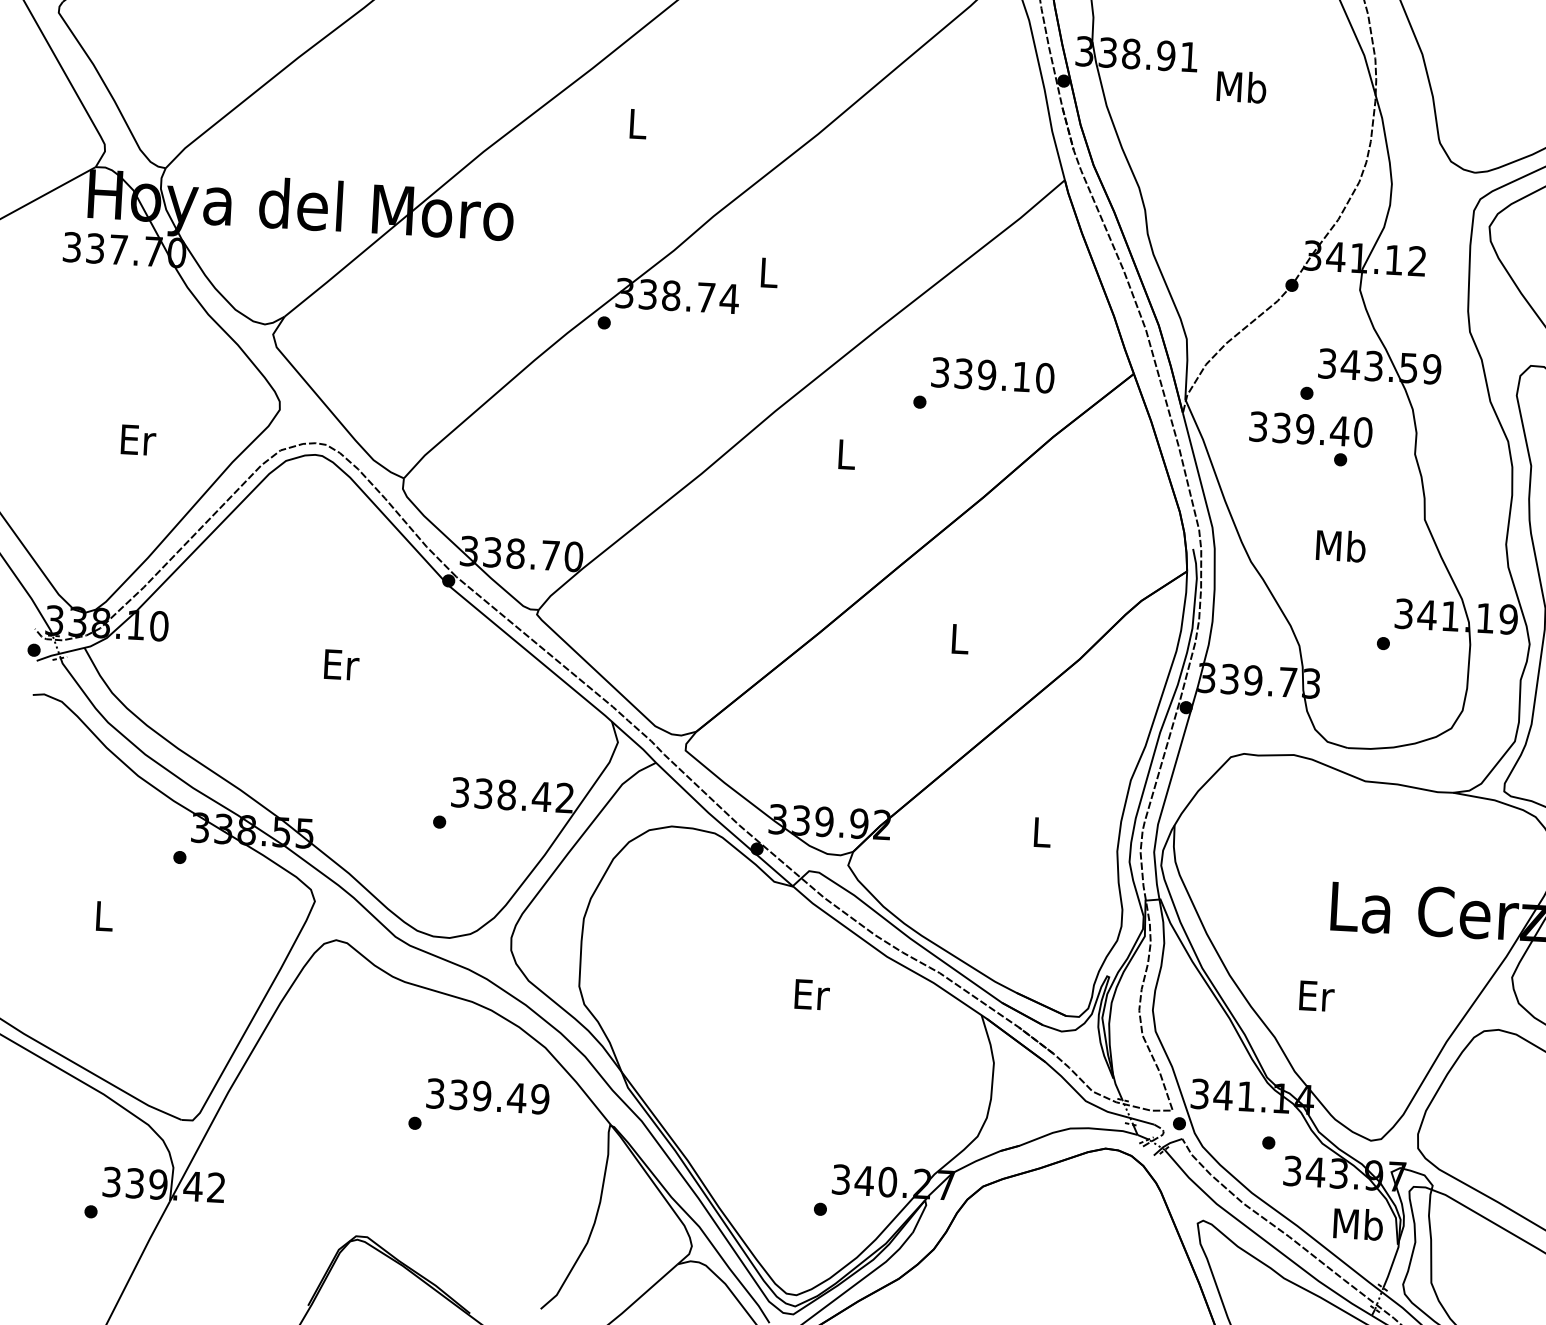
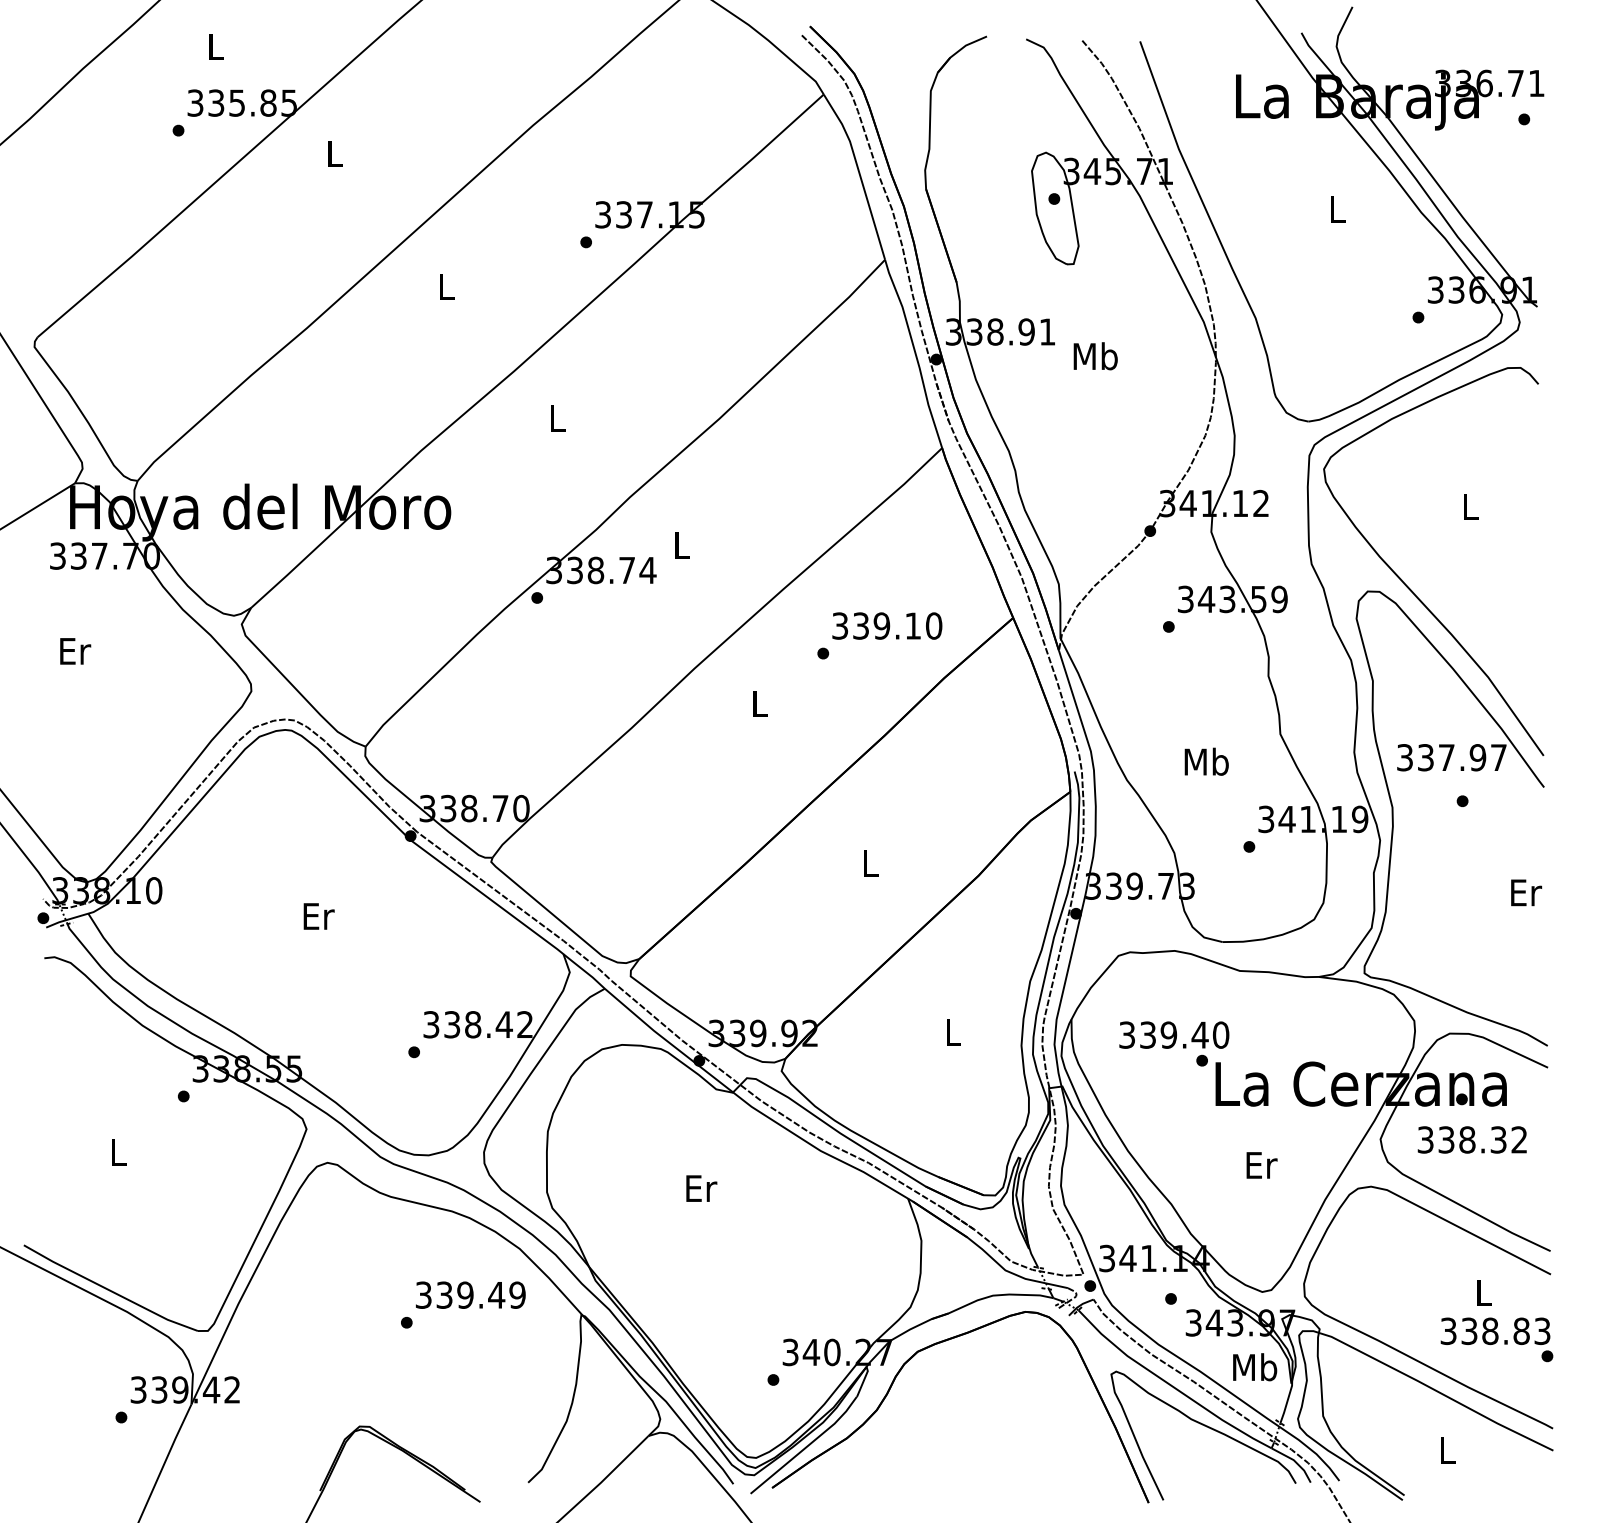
text: (1310, 438) -> (1174, 1043), moved
text: (138, 440) -> (75, 651), moved
text: (812, 994) -> (701, 1188), moved
text: (1316, 996) -> (1261, 1165), moved

